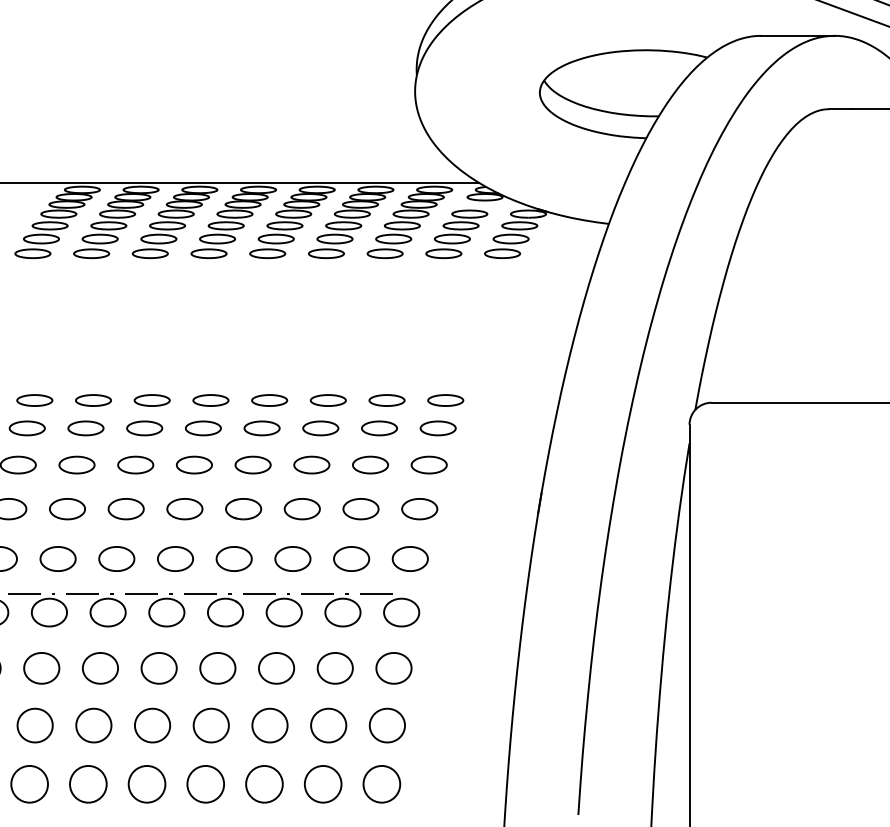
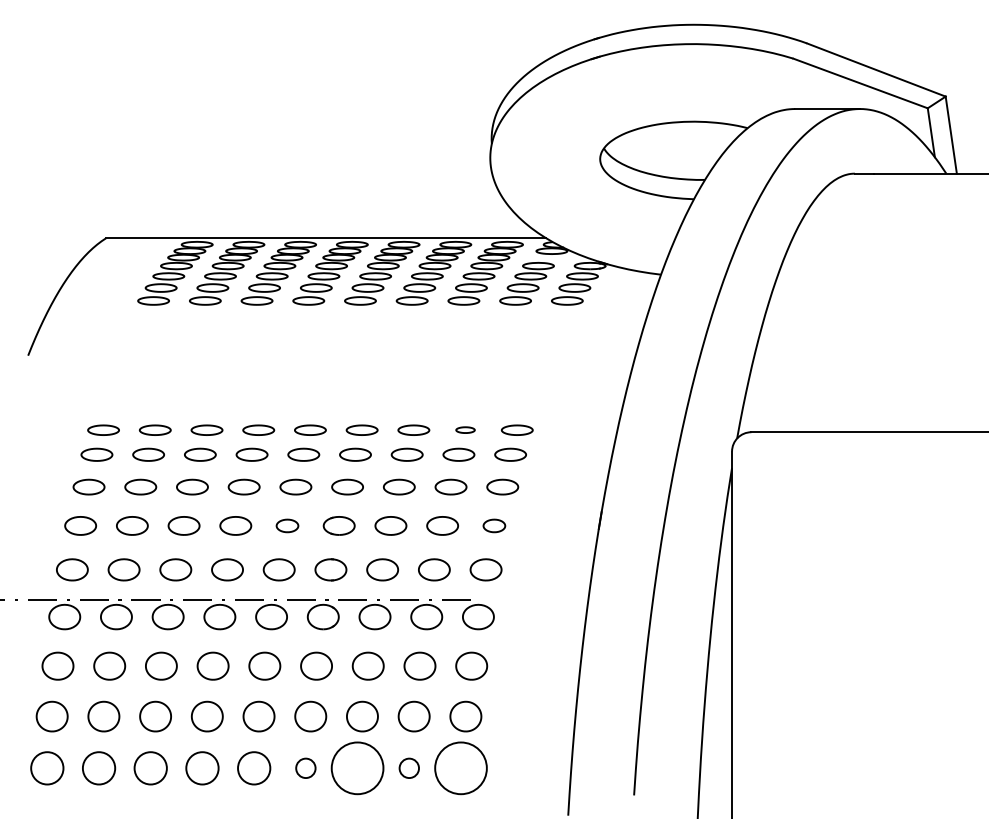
part: (386, 399) -> (465, 429), size x0.6
part: (184, 508) -> (287, 525), size x0.7
part: (419, 508) -> (494, 525), size x0.7
circle: (205, 784) -> (305, 768), size x0.6
circle: (264, 784) -> (357, 768), size x1.6
circle: (323, 784) -> (409, 768), size x0.6
circle: (381, 784) -> (460, 768), size x1.6

